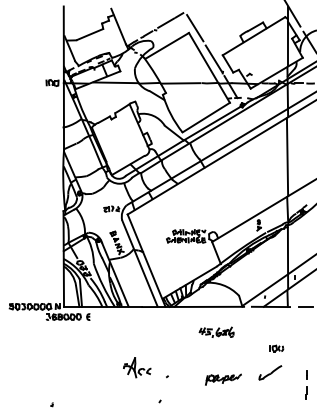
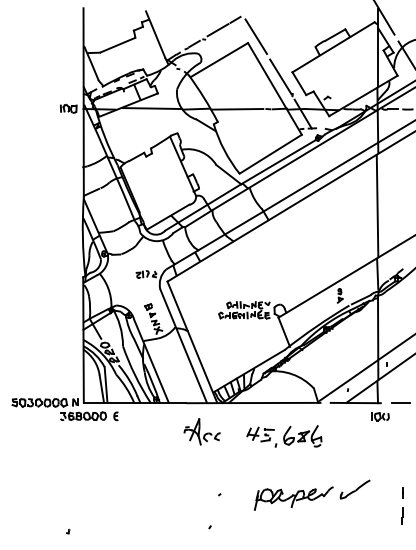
part: (216, 332) -> (284, 436), size x1.67
part: (276, 348) -> (380, 416), moved
part: (136, 367) -> (201, 431), moved
part: (223, 379) -> (293, 498), size x1.67

